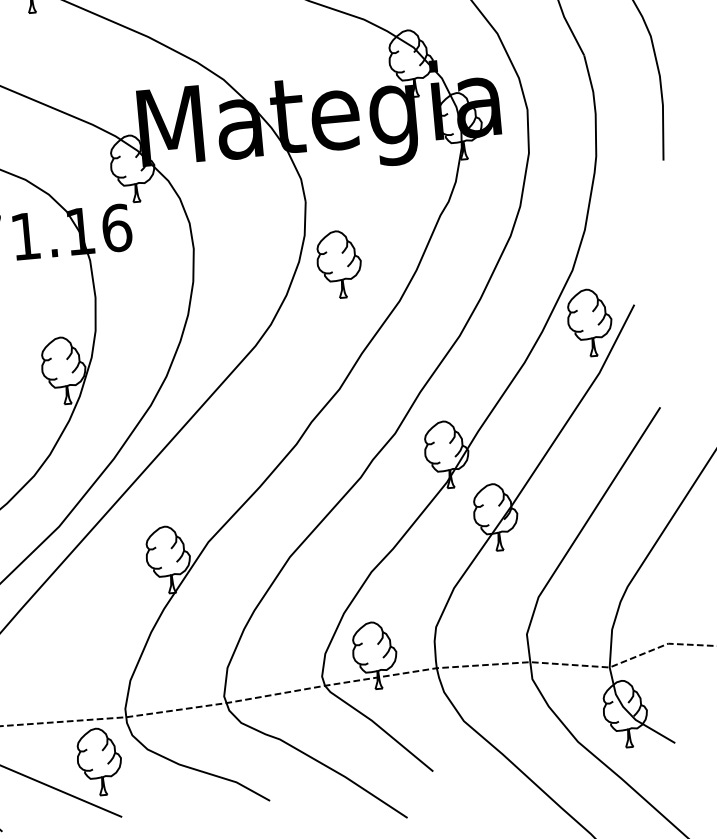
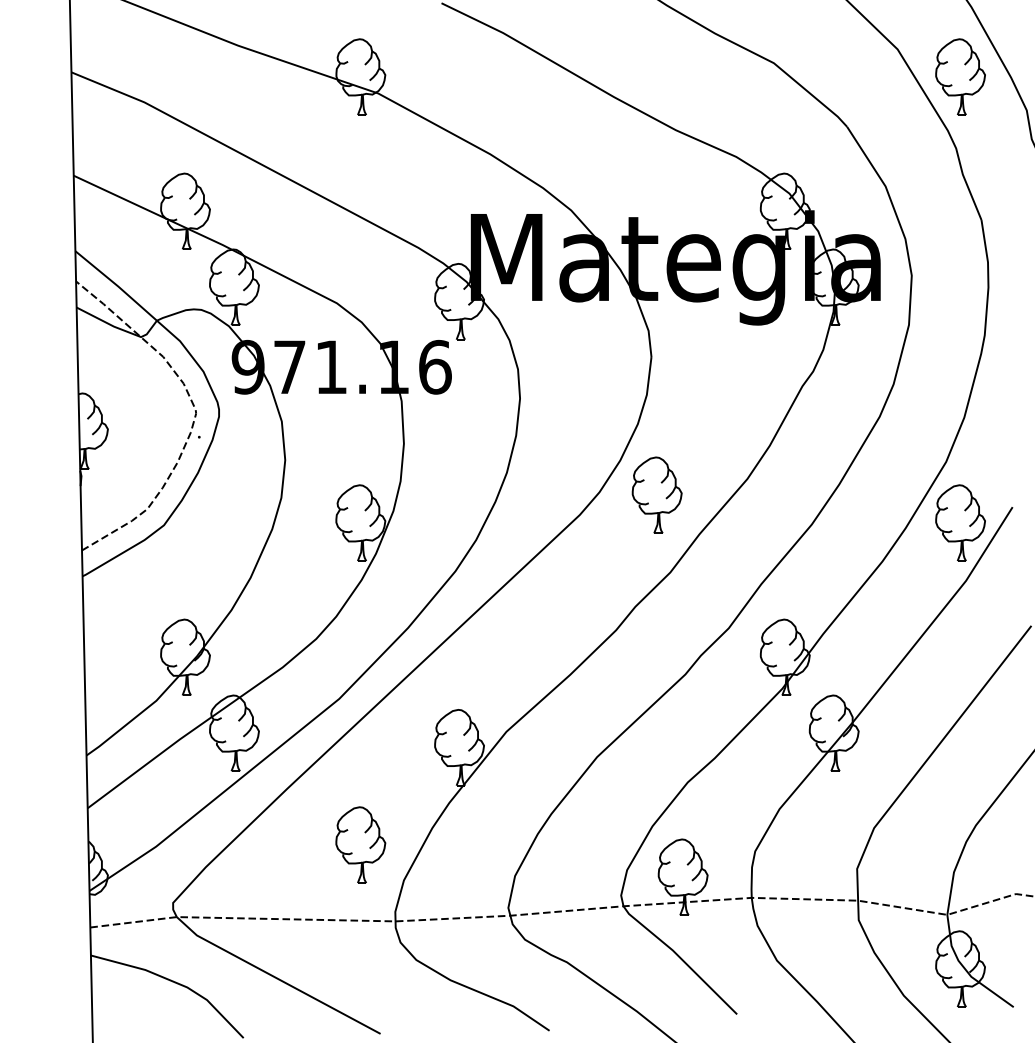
part: (338, 263) -> (656, 494), moved
part: (99, 761) -> (360, 844), moved

